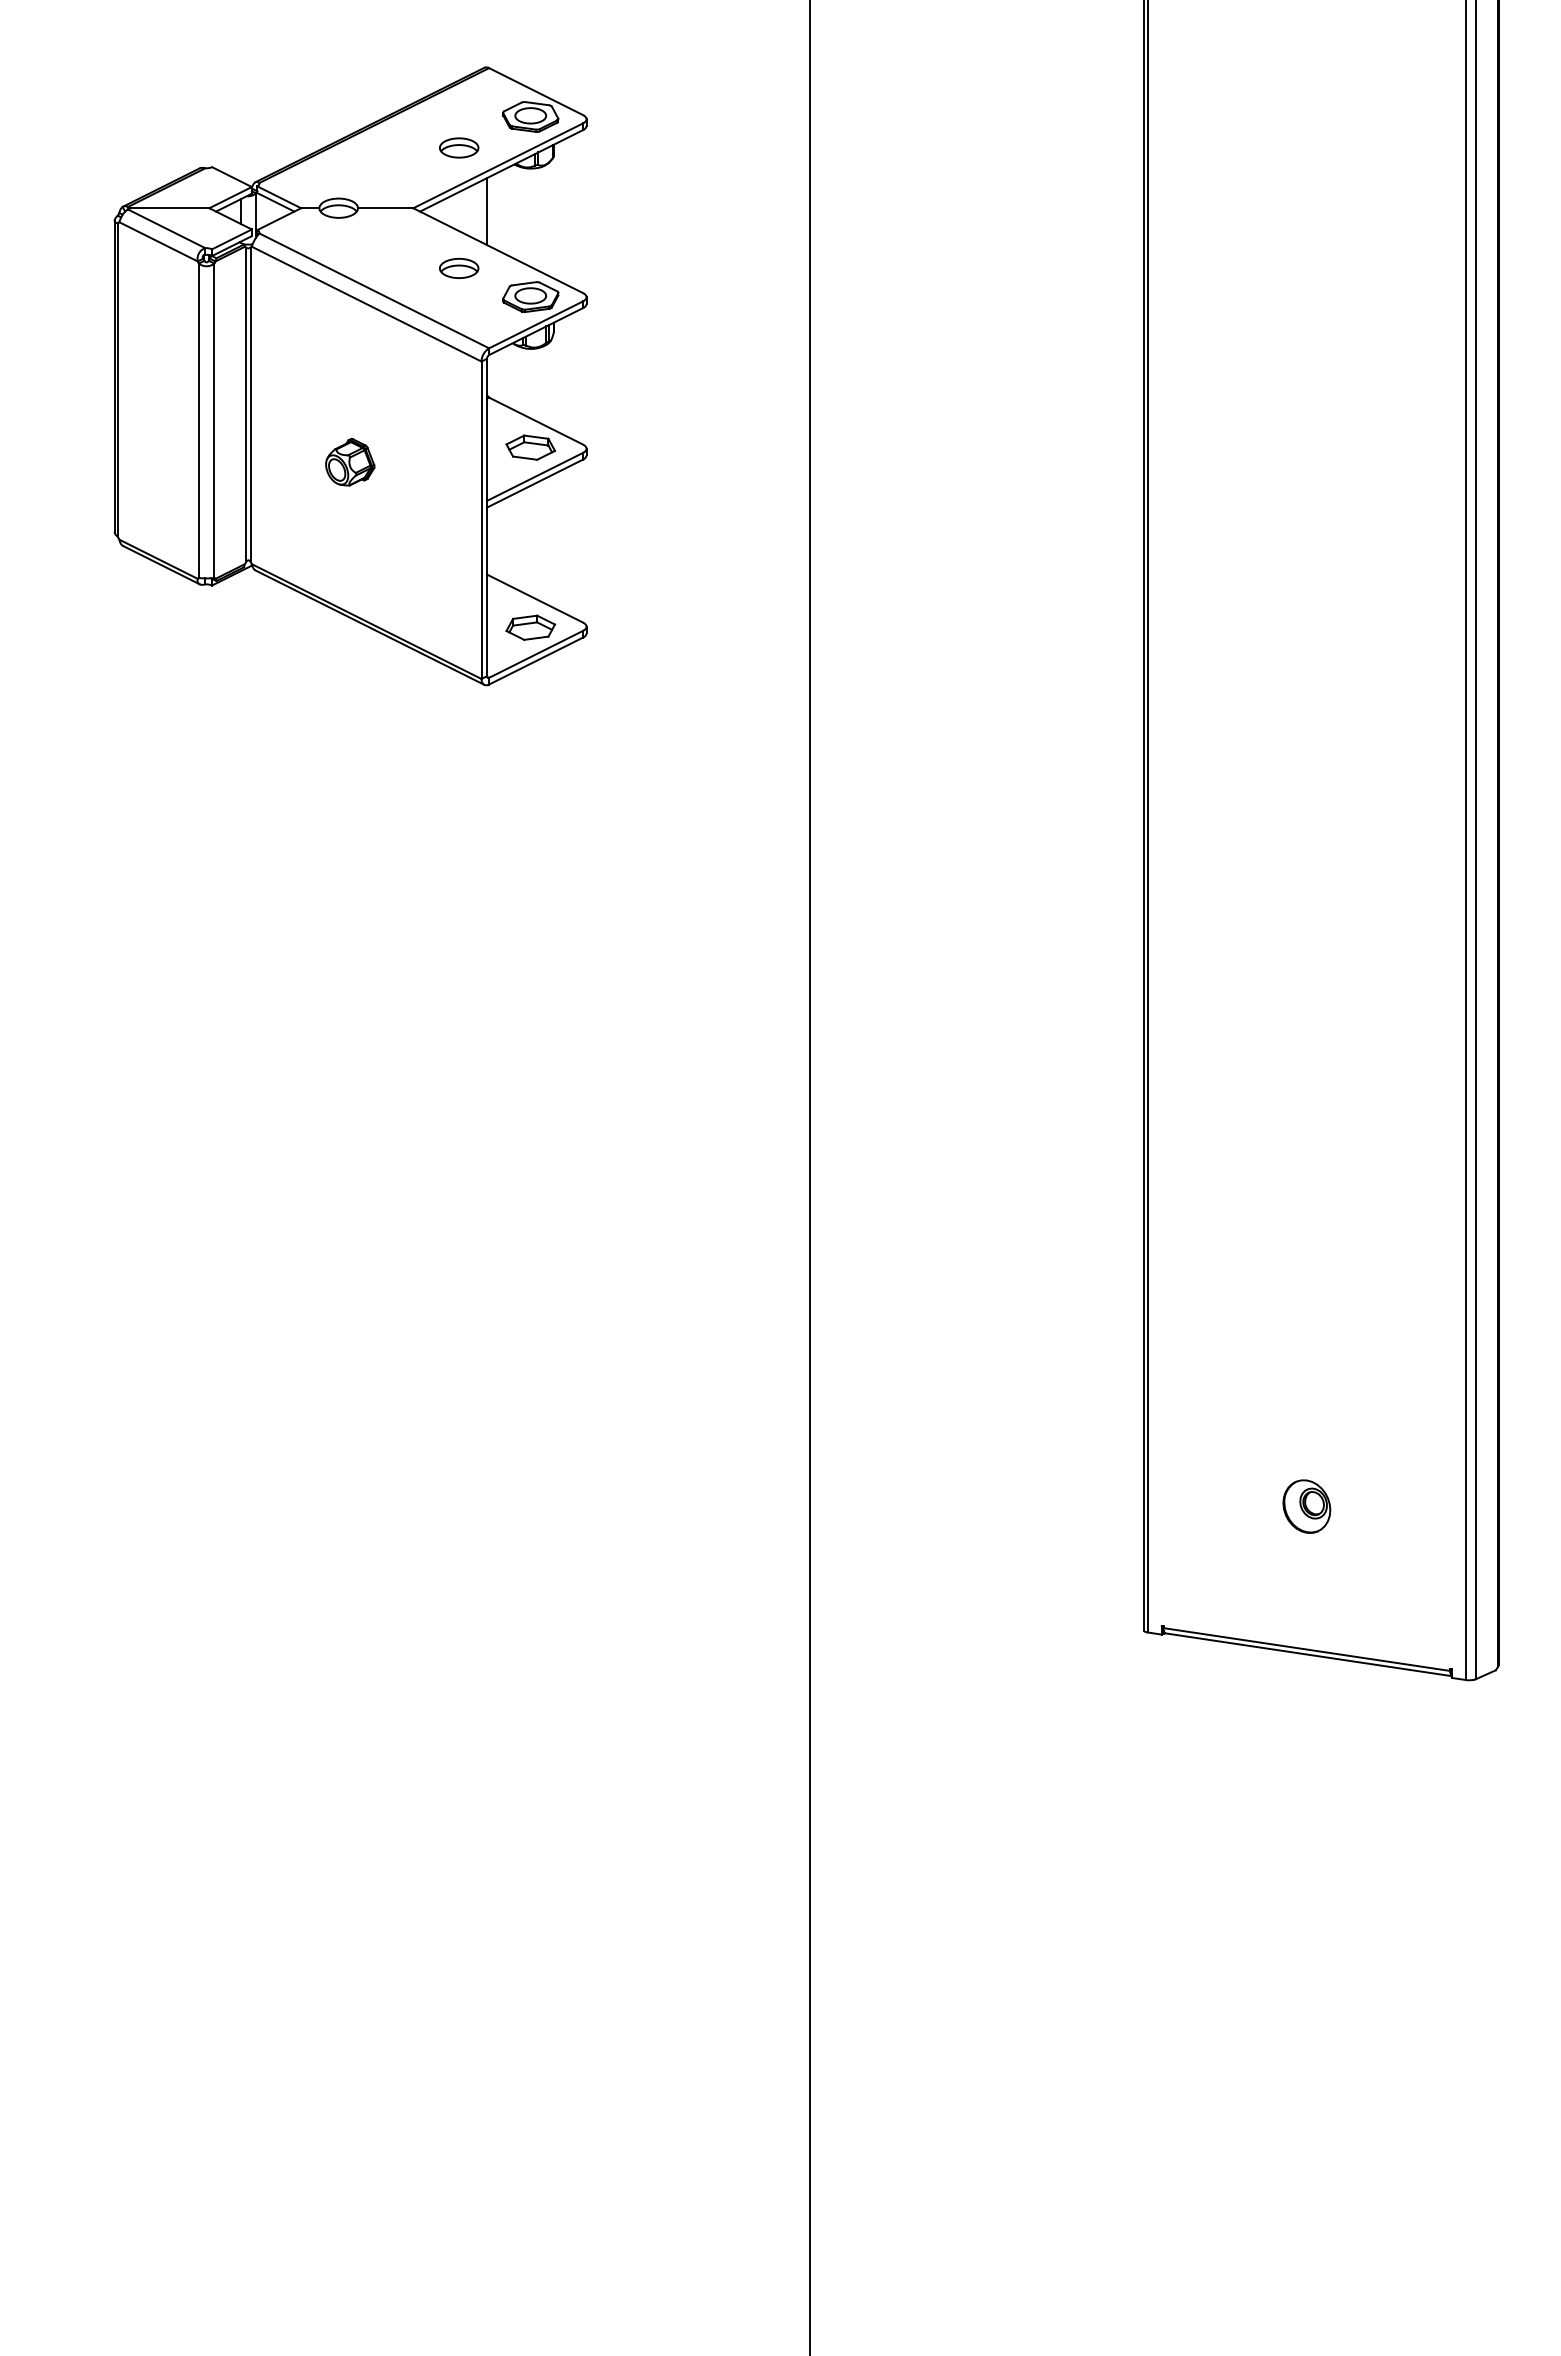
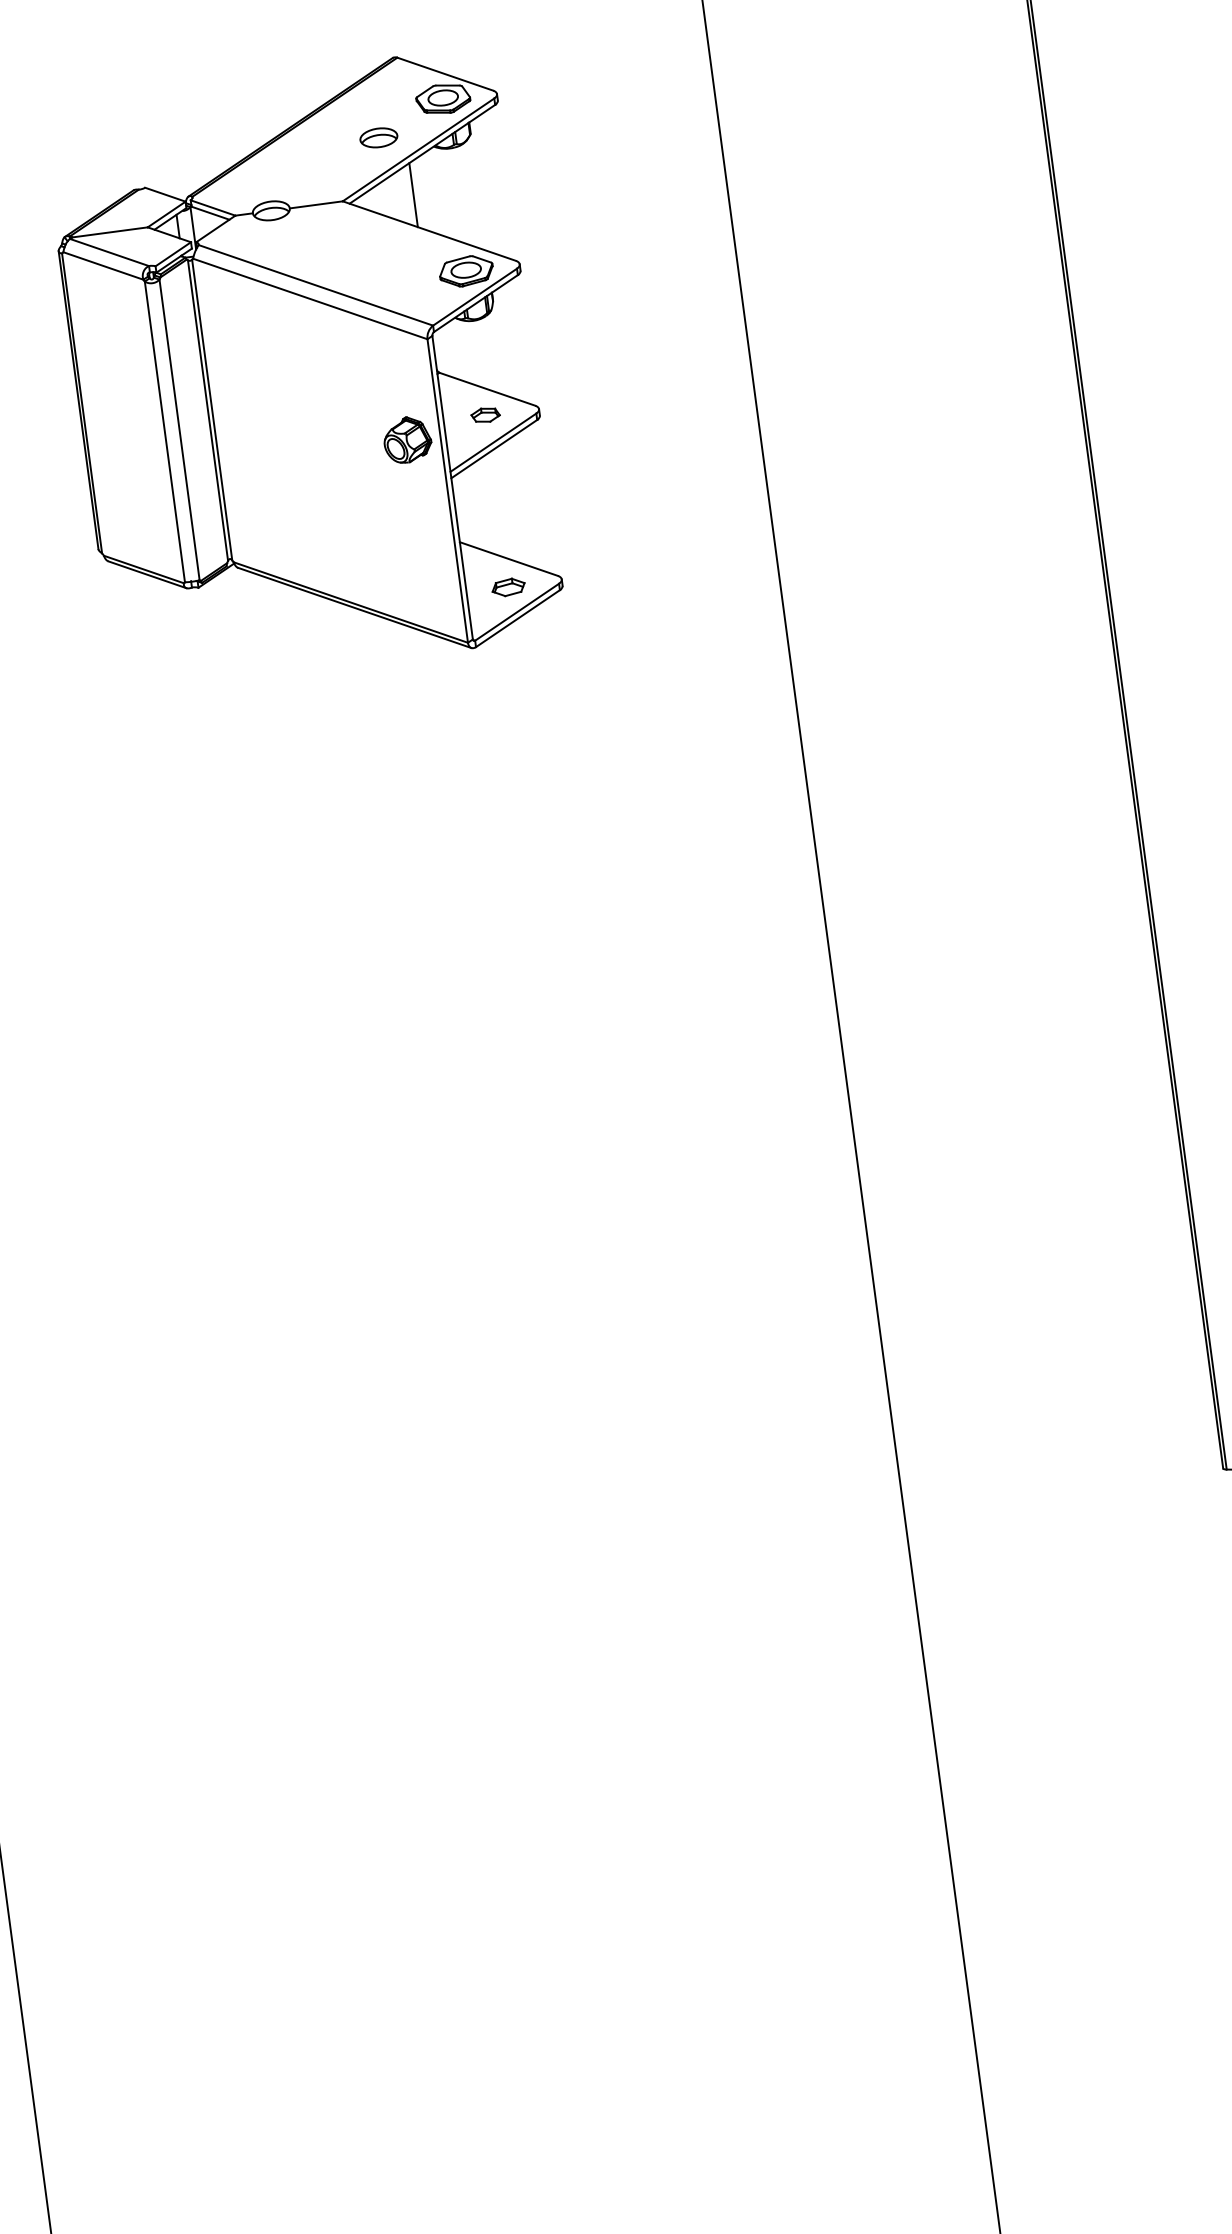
part: (459, 267) -> (394, 252), removed
part: (530, 447) -> (485, 415), size x0.6
part: (350, 461) -> (407, 439), moved
part: (530, 627) -> (508, 587), size x0.7

